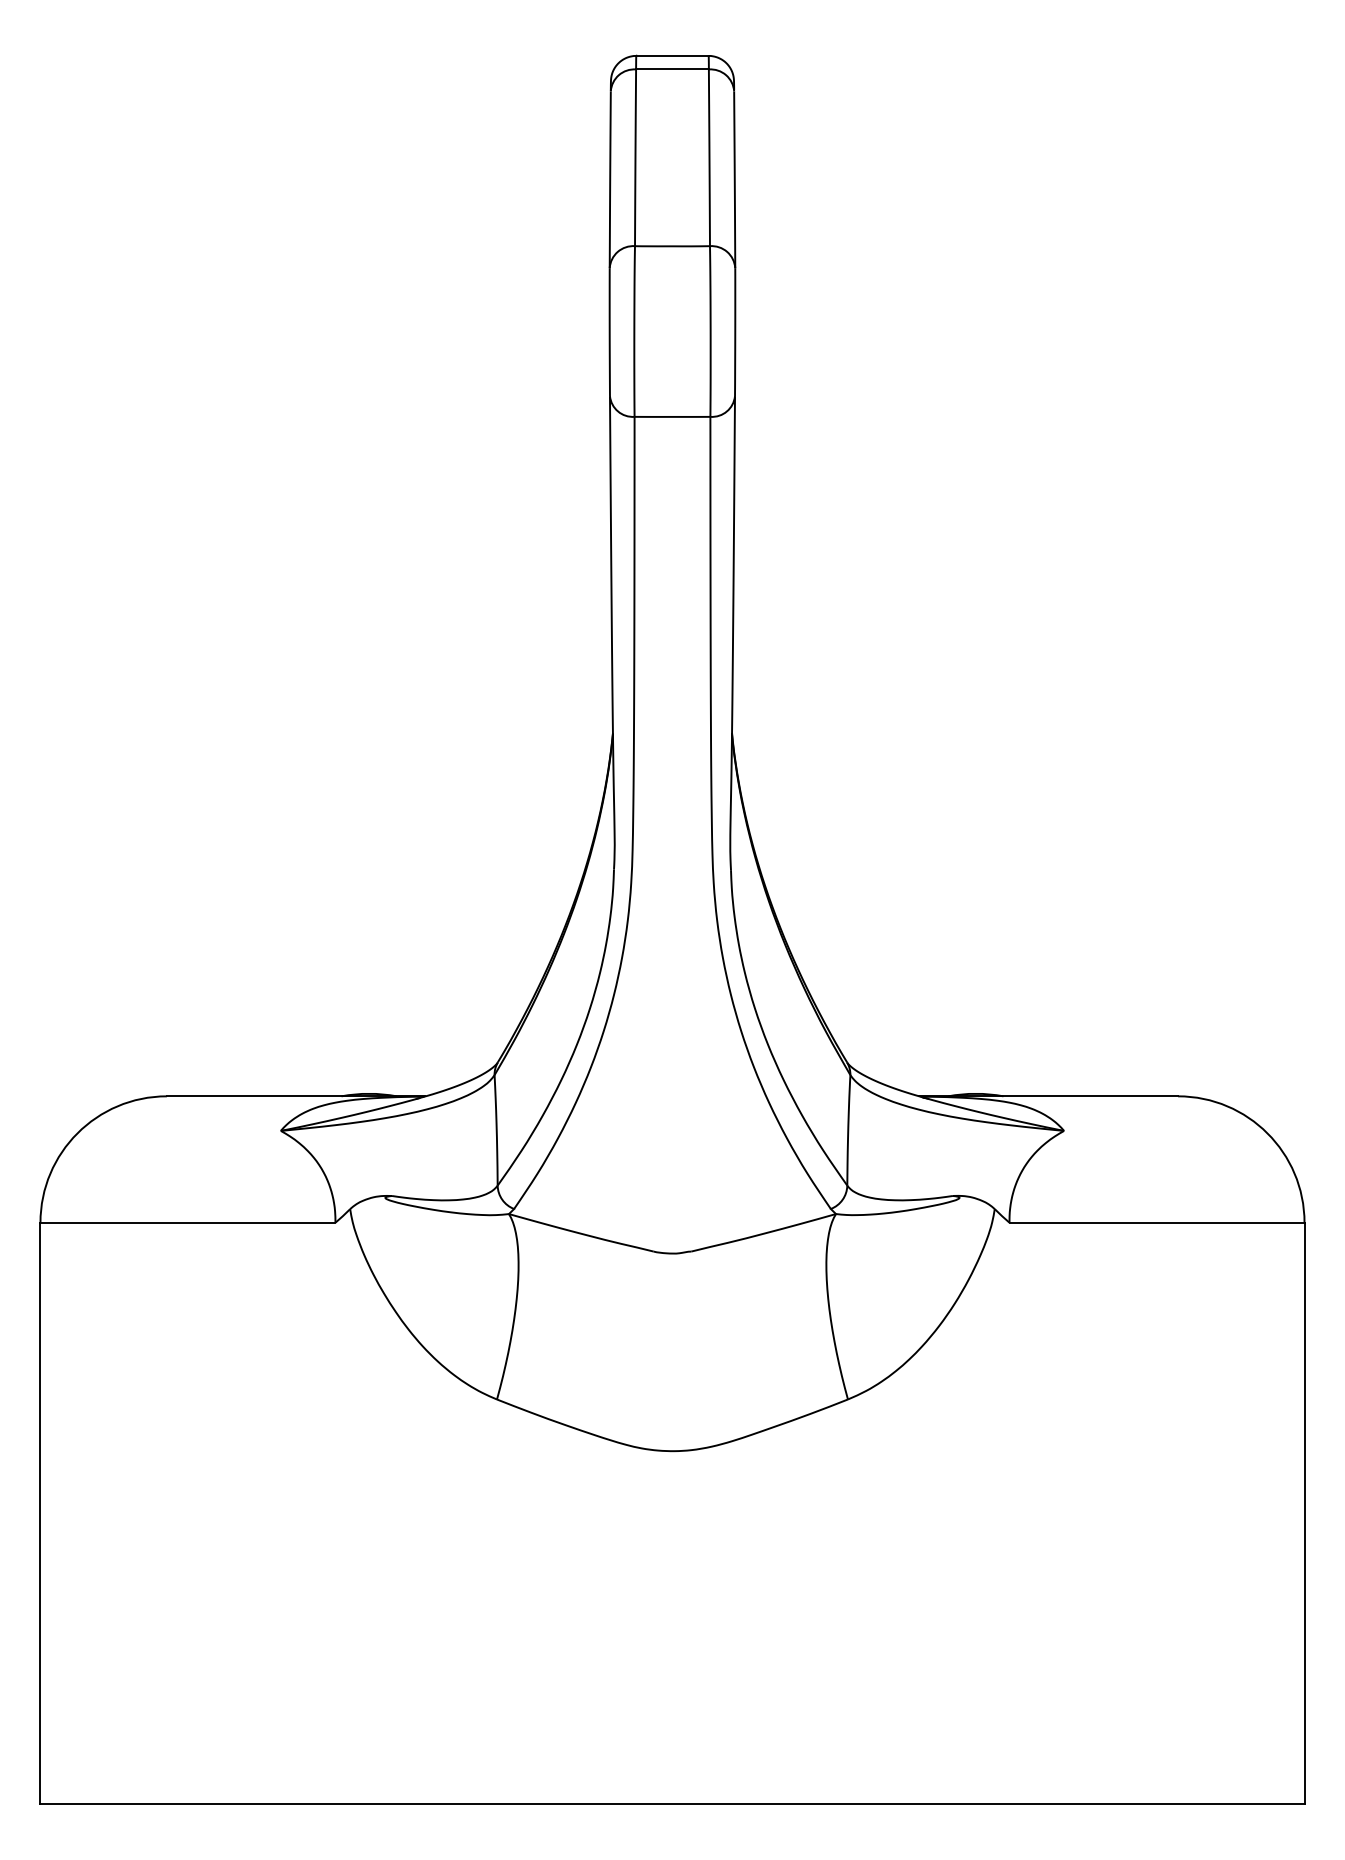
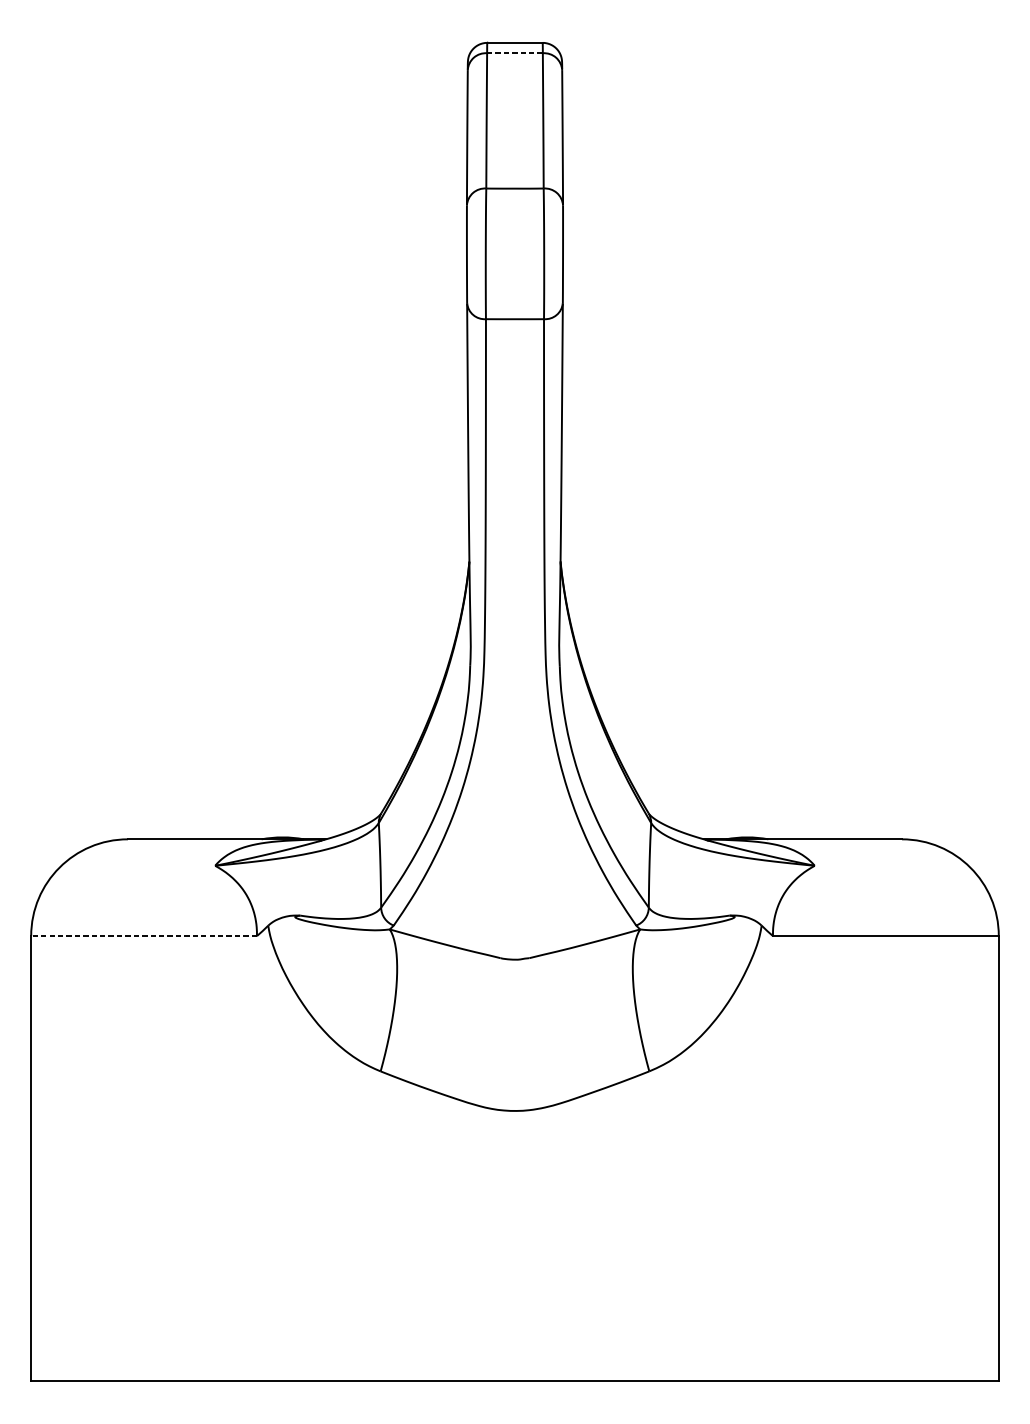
line: (671, 69) -> (514, 53), solid -> dashed
line: (187, 1222) -> (143, 935), solid -> dashed

